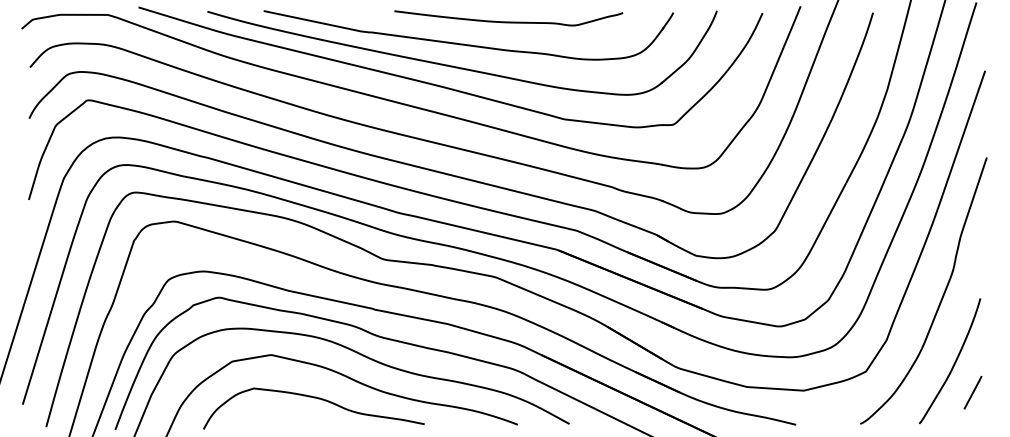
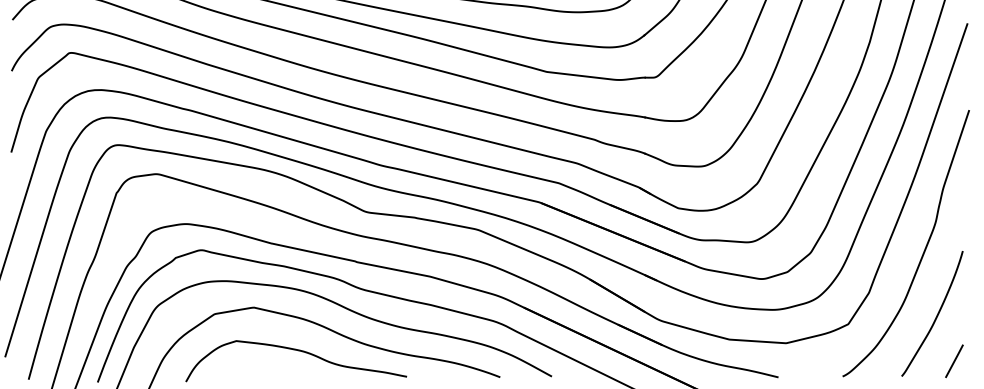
line: (972, 392) -> (953, 361), moved

